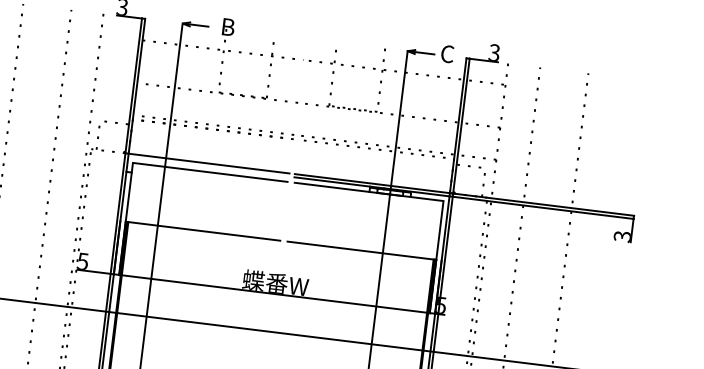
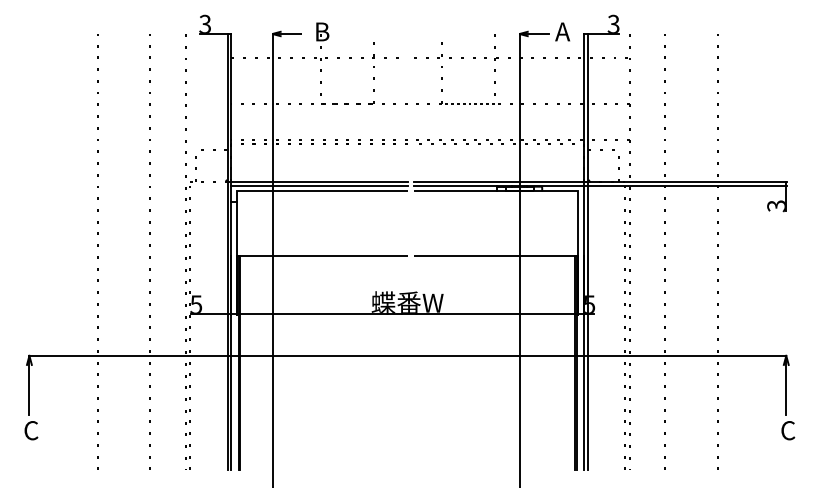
text: (447, 53) -> (562, 31), C -> A
line: (208, 166) -> (319, 185), added

